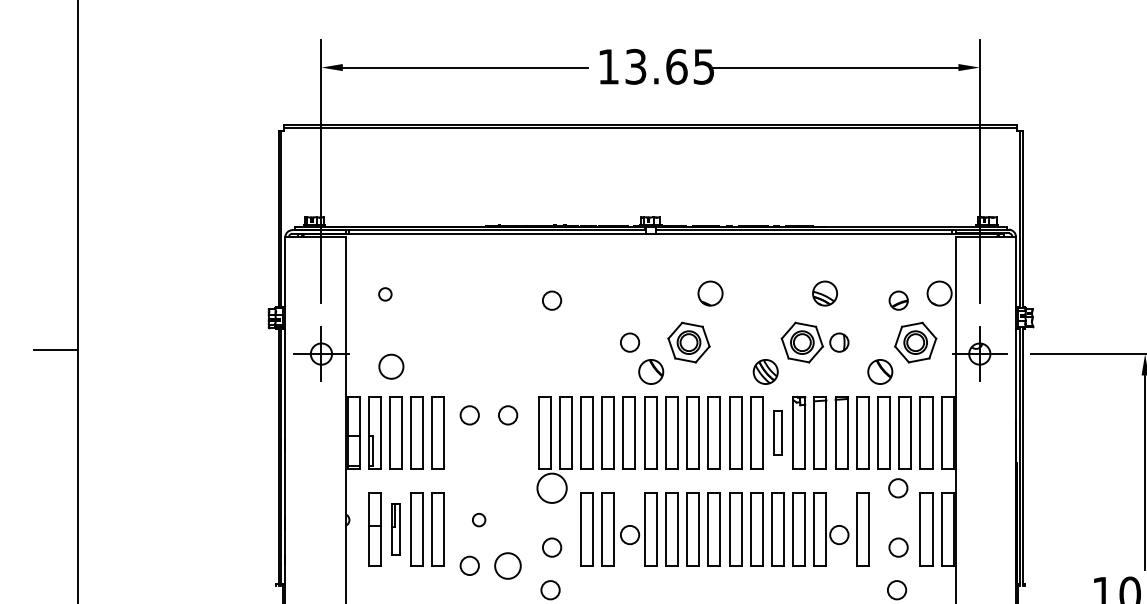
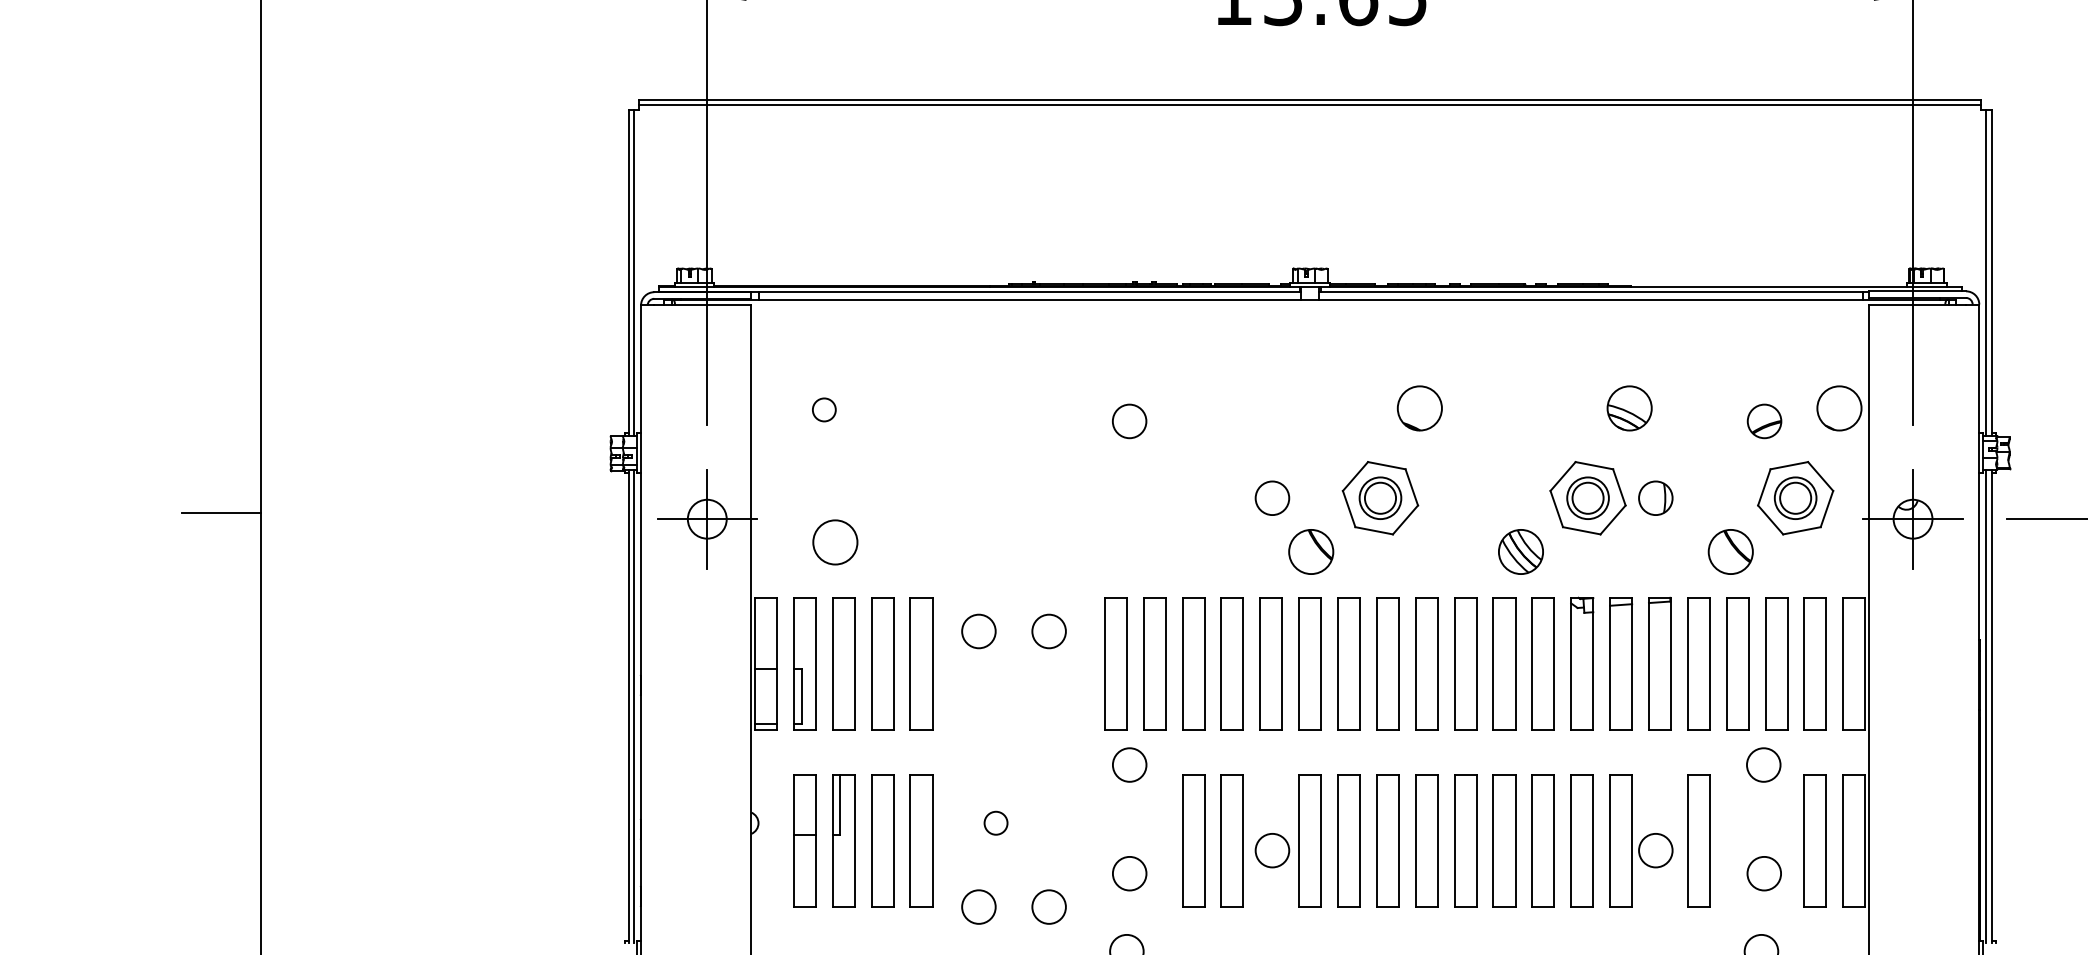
part: (777, 432) -> (1542, 662), size x1.67
circle: (551, 488) -> (1128, 765), size x0.62
part: (395, 529) -> (842, 840), size x1.43
circle: (508, 565) -> (1049, 906), size x0.71

